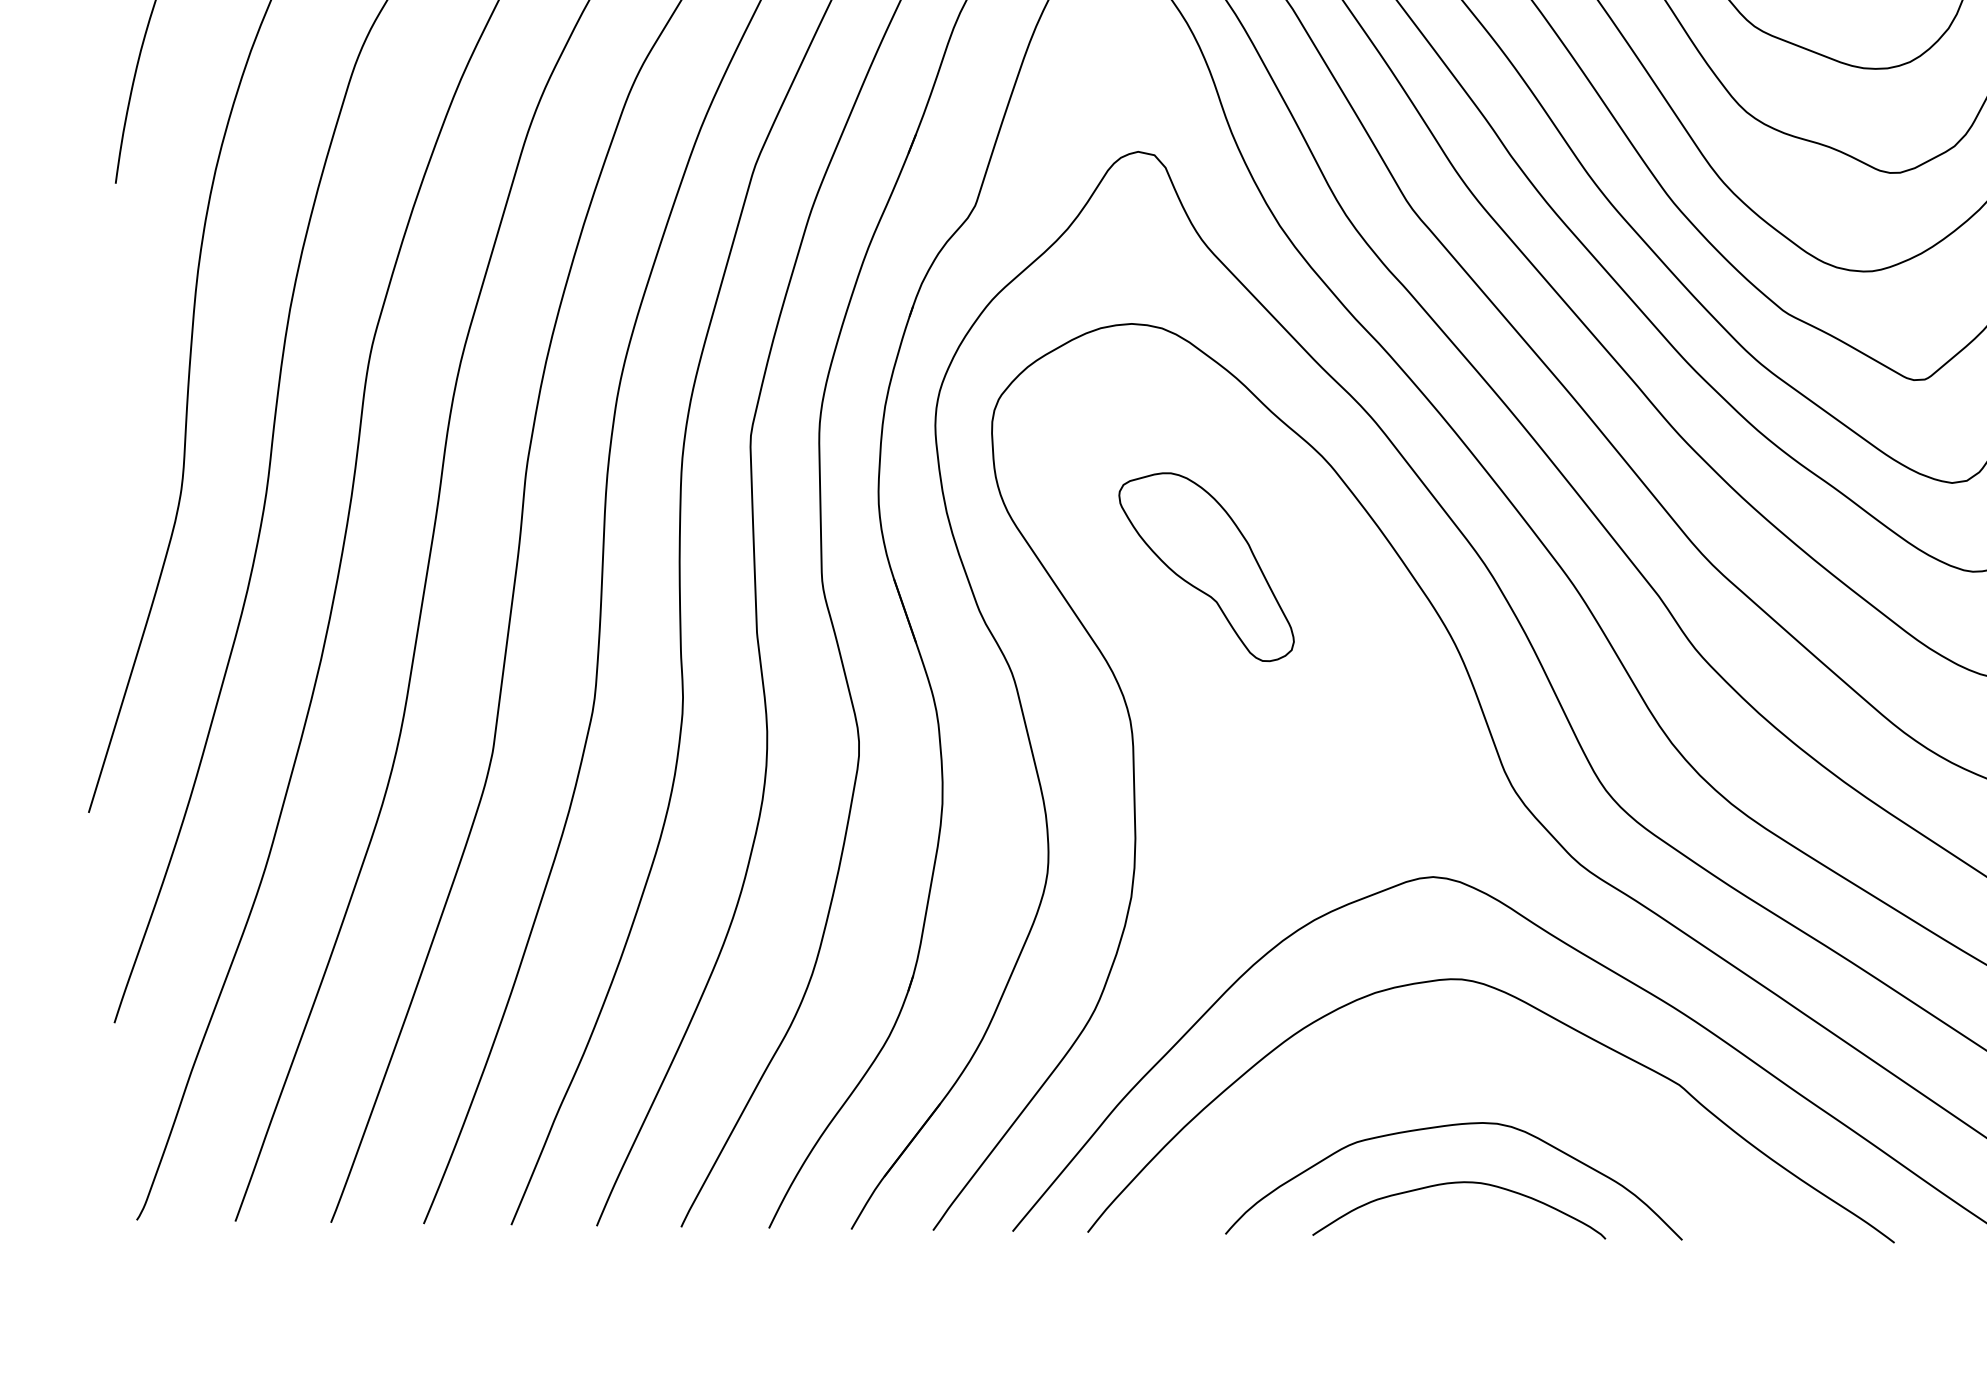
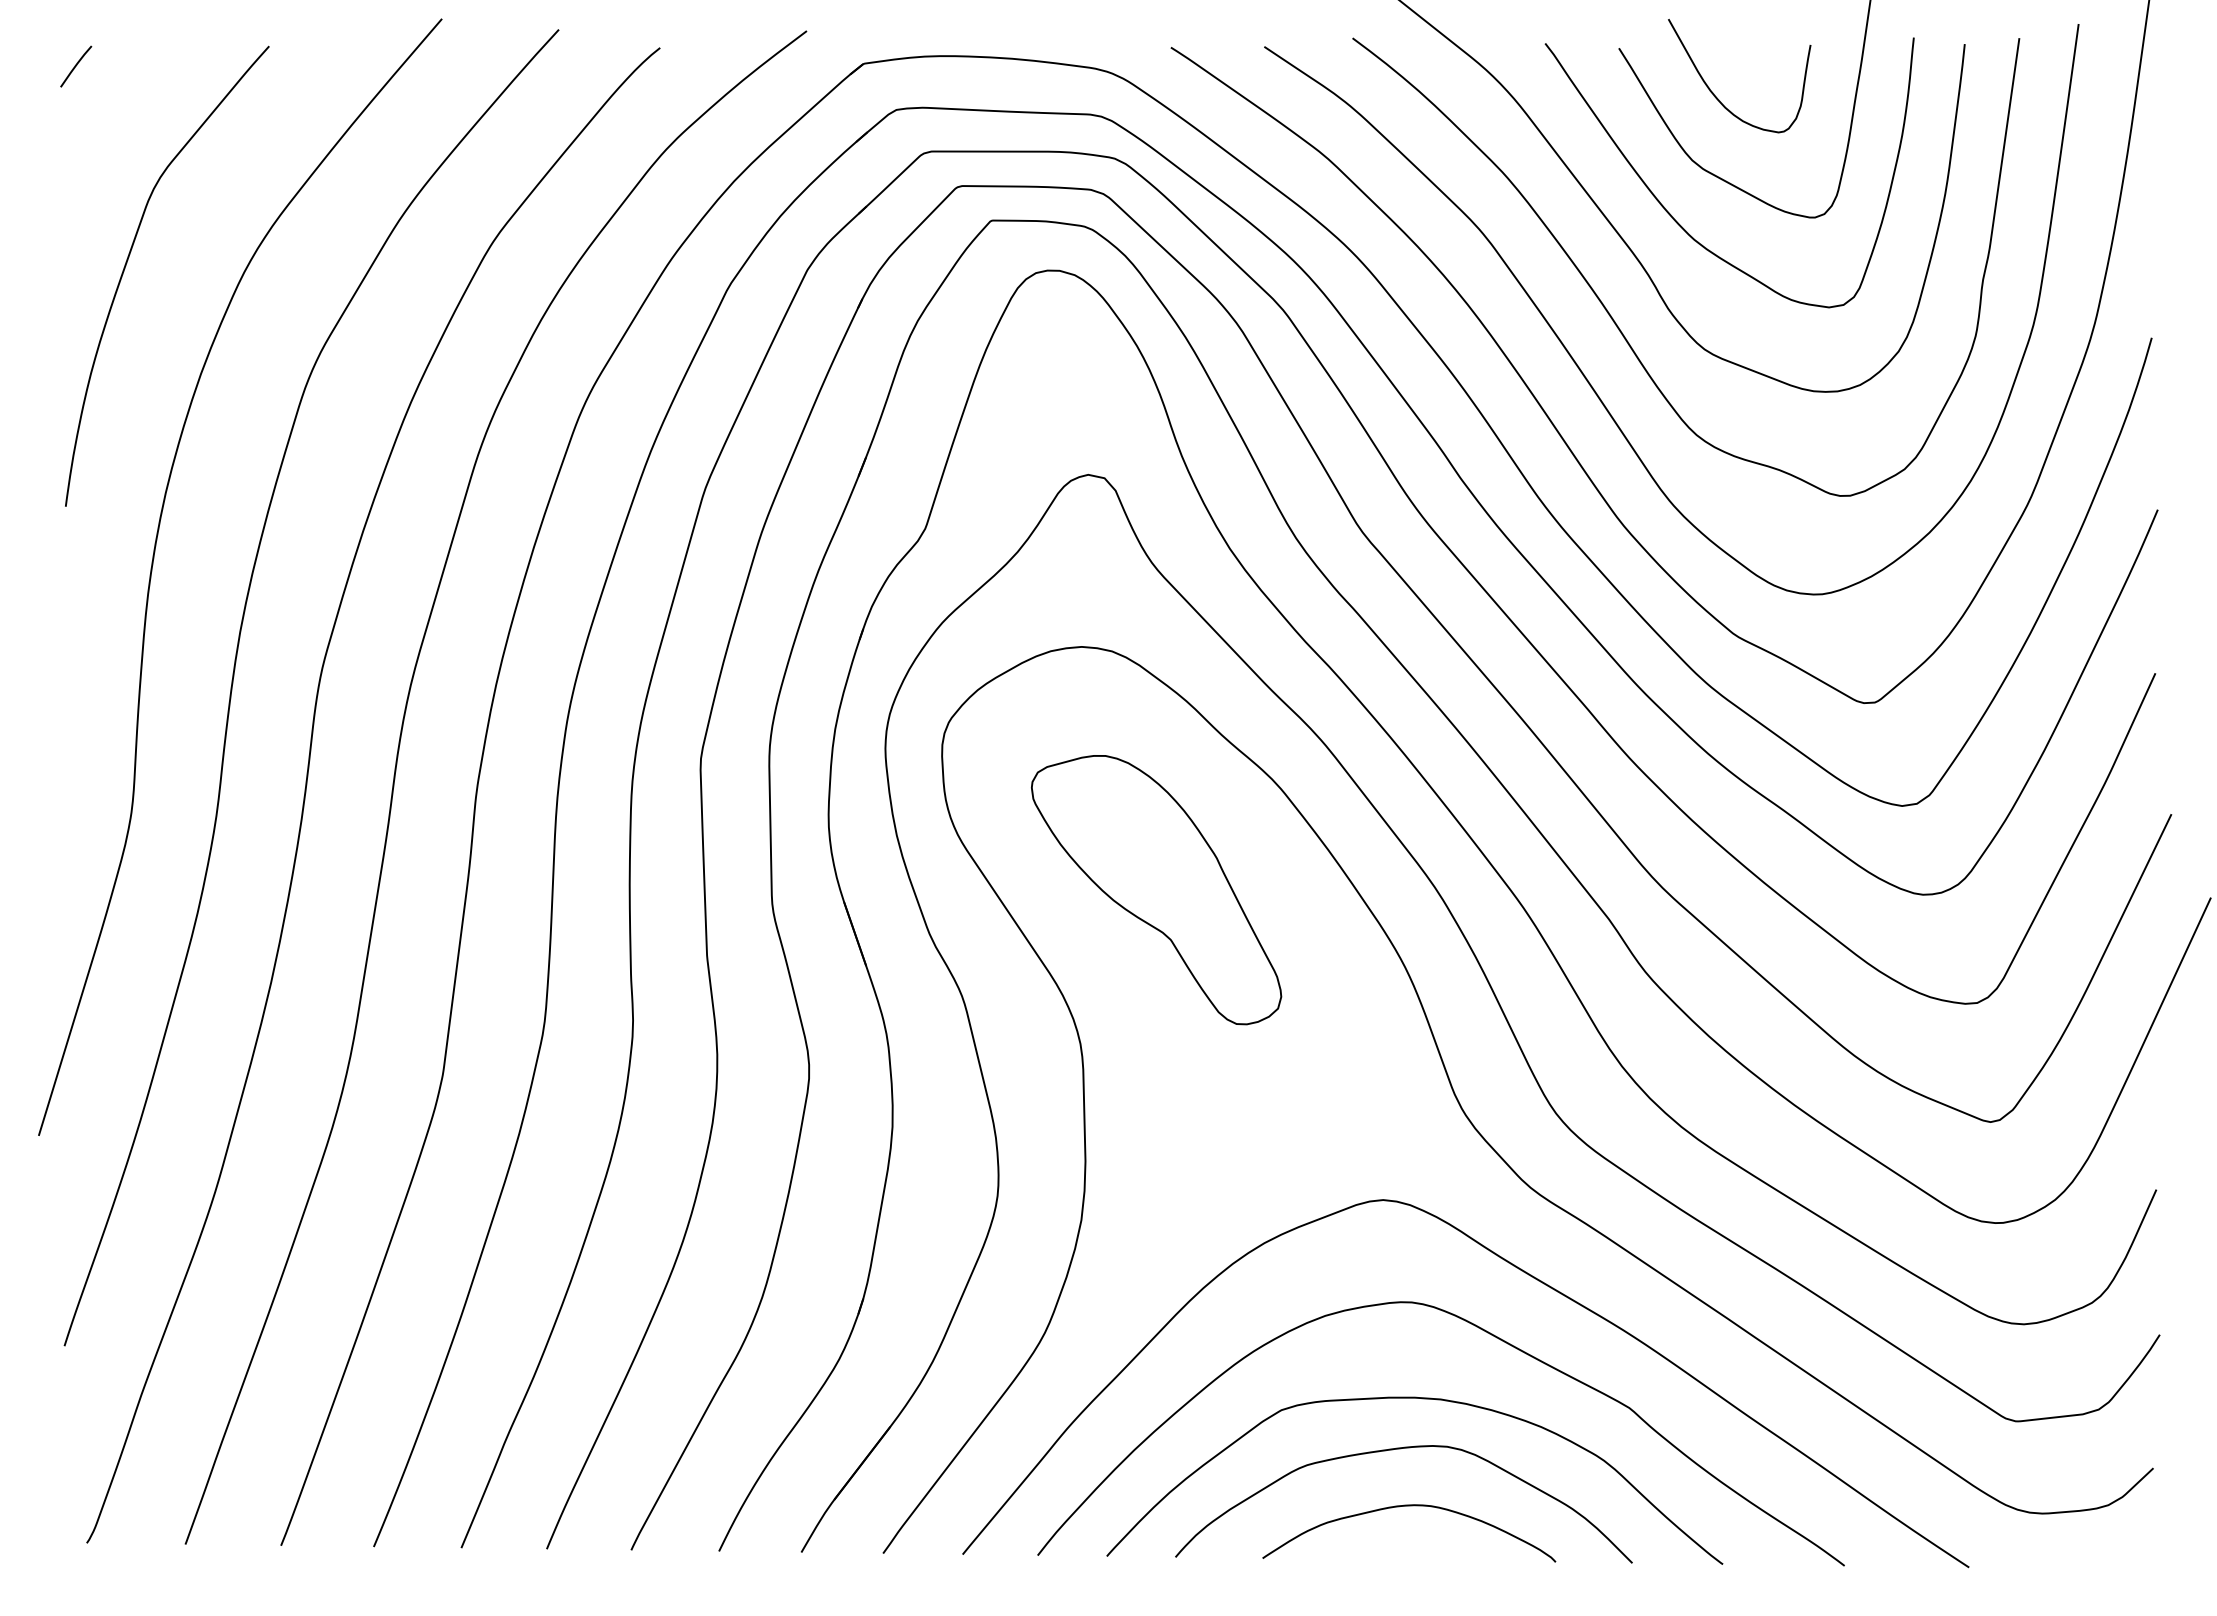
part: (1206, 567) -> (1156, 890), size x1.43
curve: (1472, 1076) -> (1422, 1399), added

